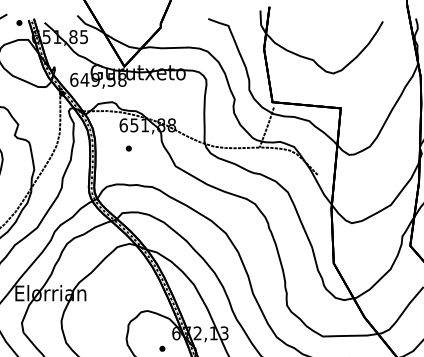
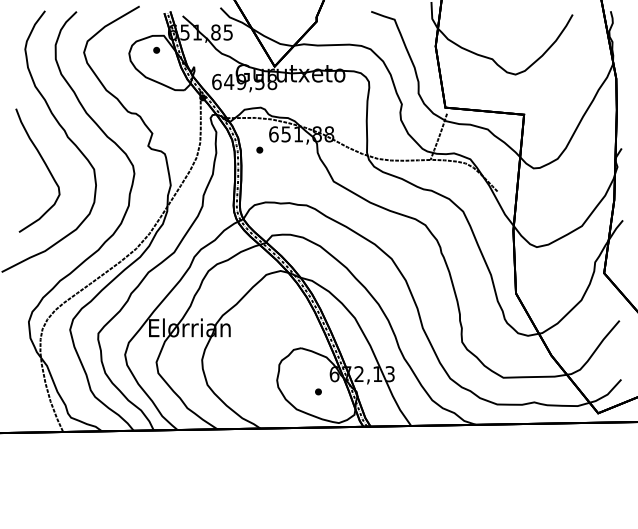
part: (19, 22) -> (156, 49), moved
part: (128, 148) -> (259, 149), moved

